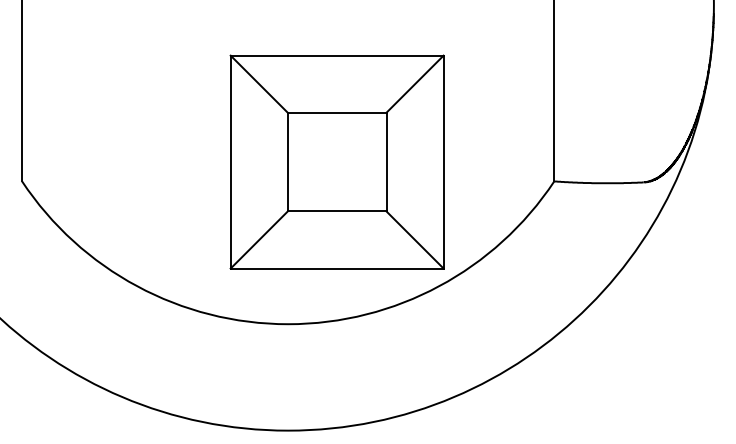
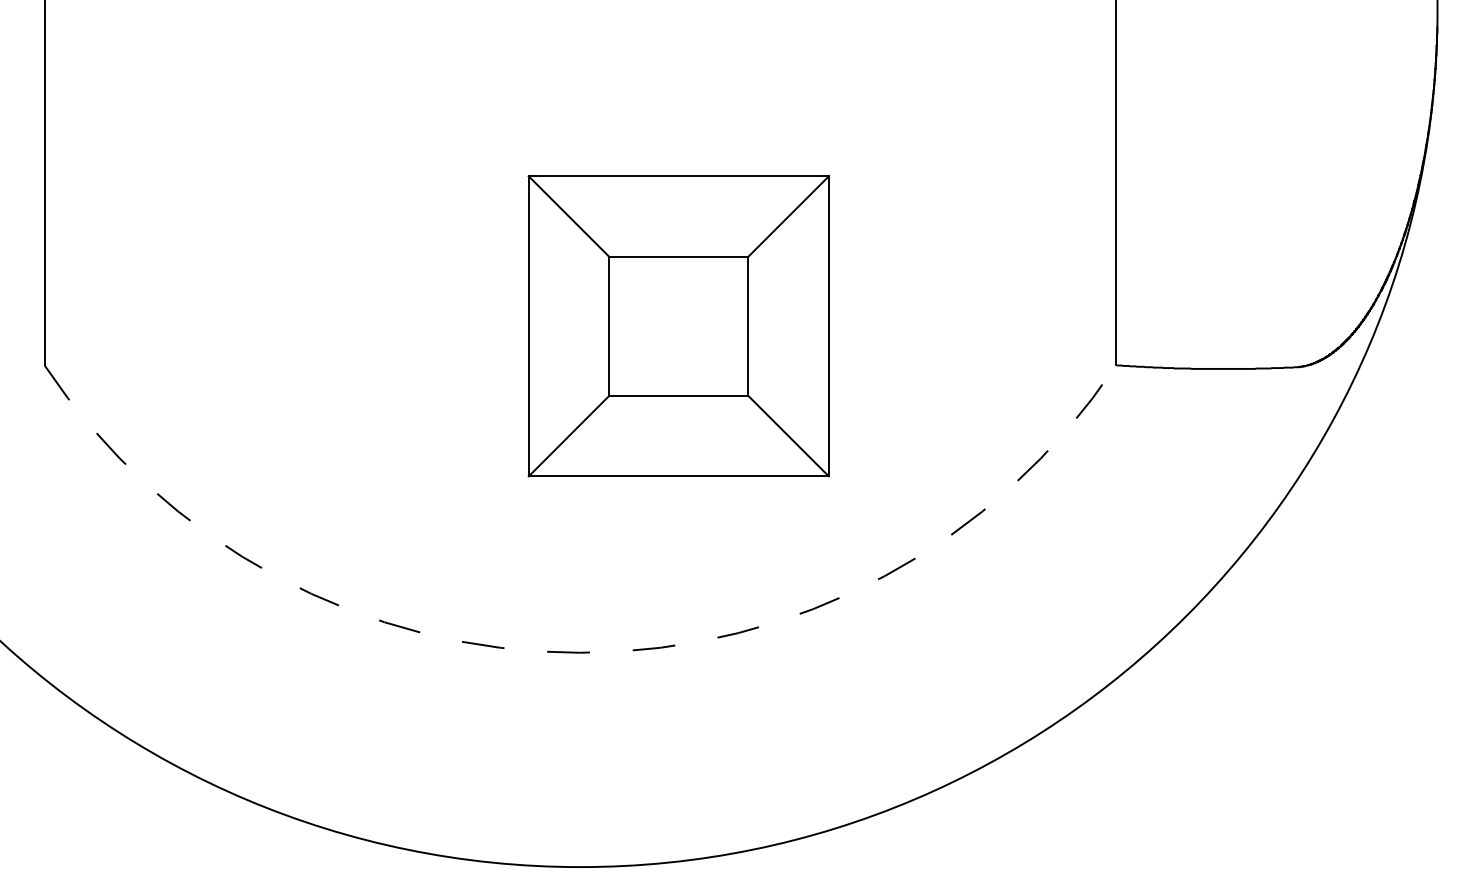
part: (336, 161) -> (677, 325), size x0.7
arc: (288, 324) -> (580, 653), solid -> dashed

